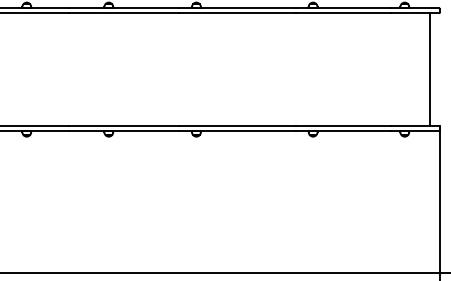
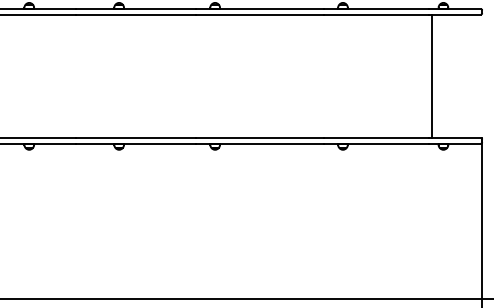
line: (429, 69) -> (432, 76), moved

